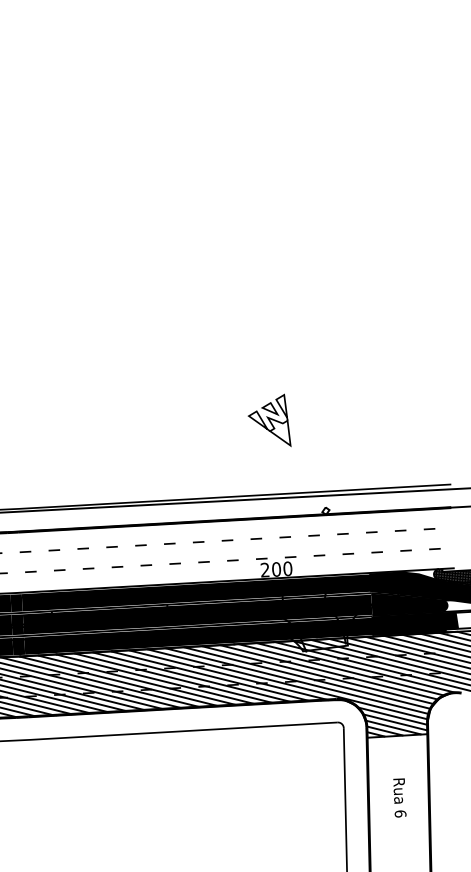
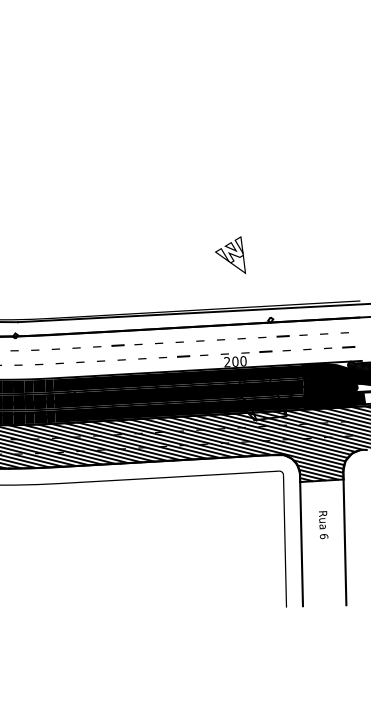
part: (342, 534) -> (282, 336), size x1.6
part: (111, 546) -> (117, 345), size x1.6
part: (434, 548) -> (348, 346), size x1.6
part: (320, 555) -> (266, 351), size x1.6
part: (203, 562) -> (183, 356), size x1.6

